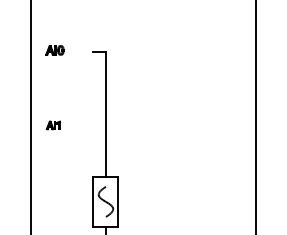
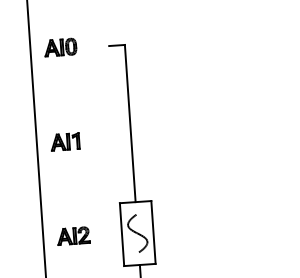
part: (54, 50) -> (60, 47), size x1.43
part: (53, 125) -> (65, 142), size x1.67
part: (54, 200) -> (72, 236), added

